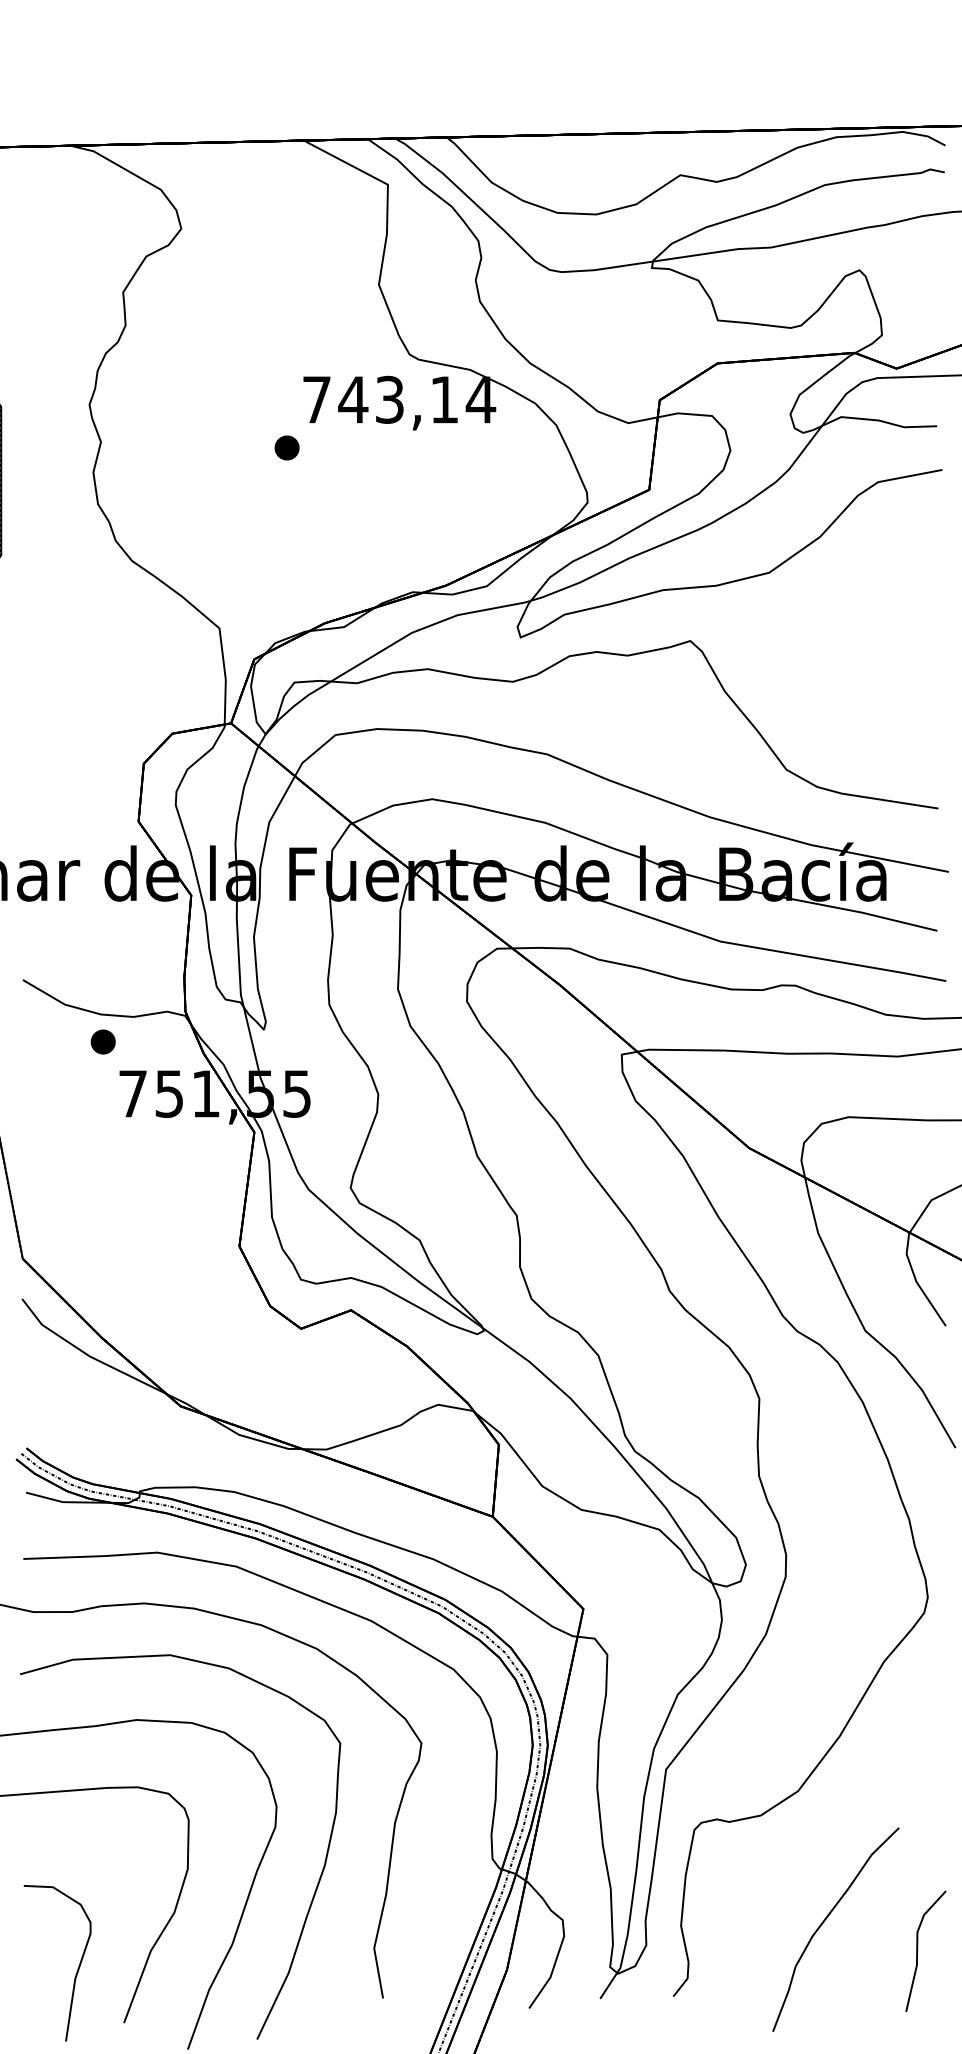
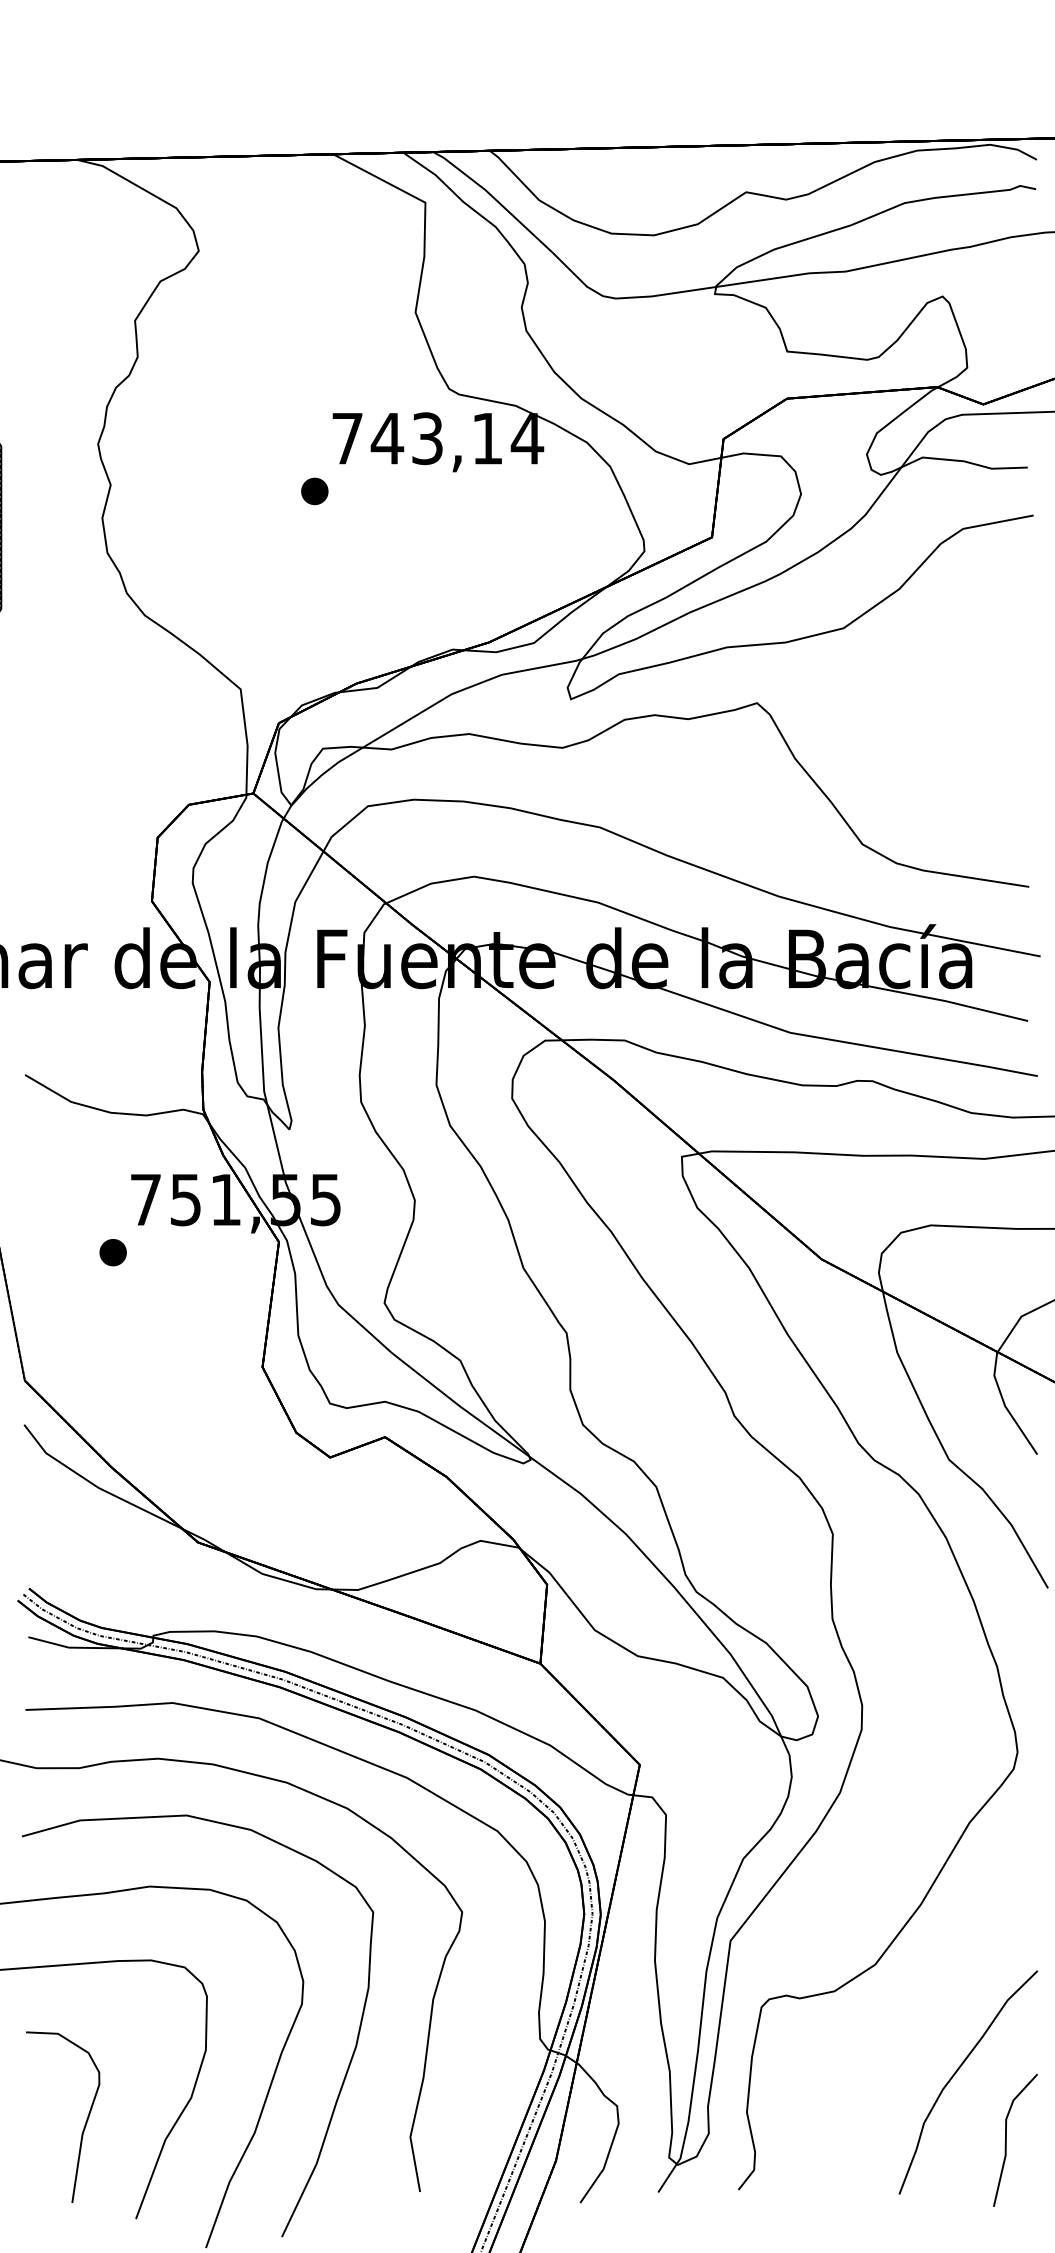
part: (102, 1041) -> (112, 1252), moved
curve: (824, 1922) -> (955, 2074), moved
part: (77, 1968) -> (84, 2122), moved

